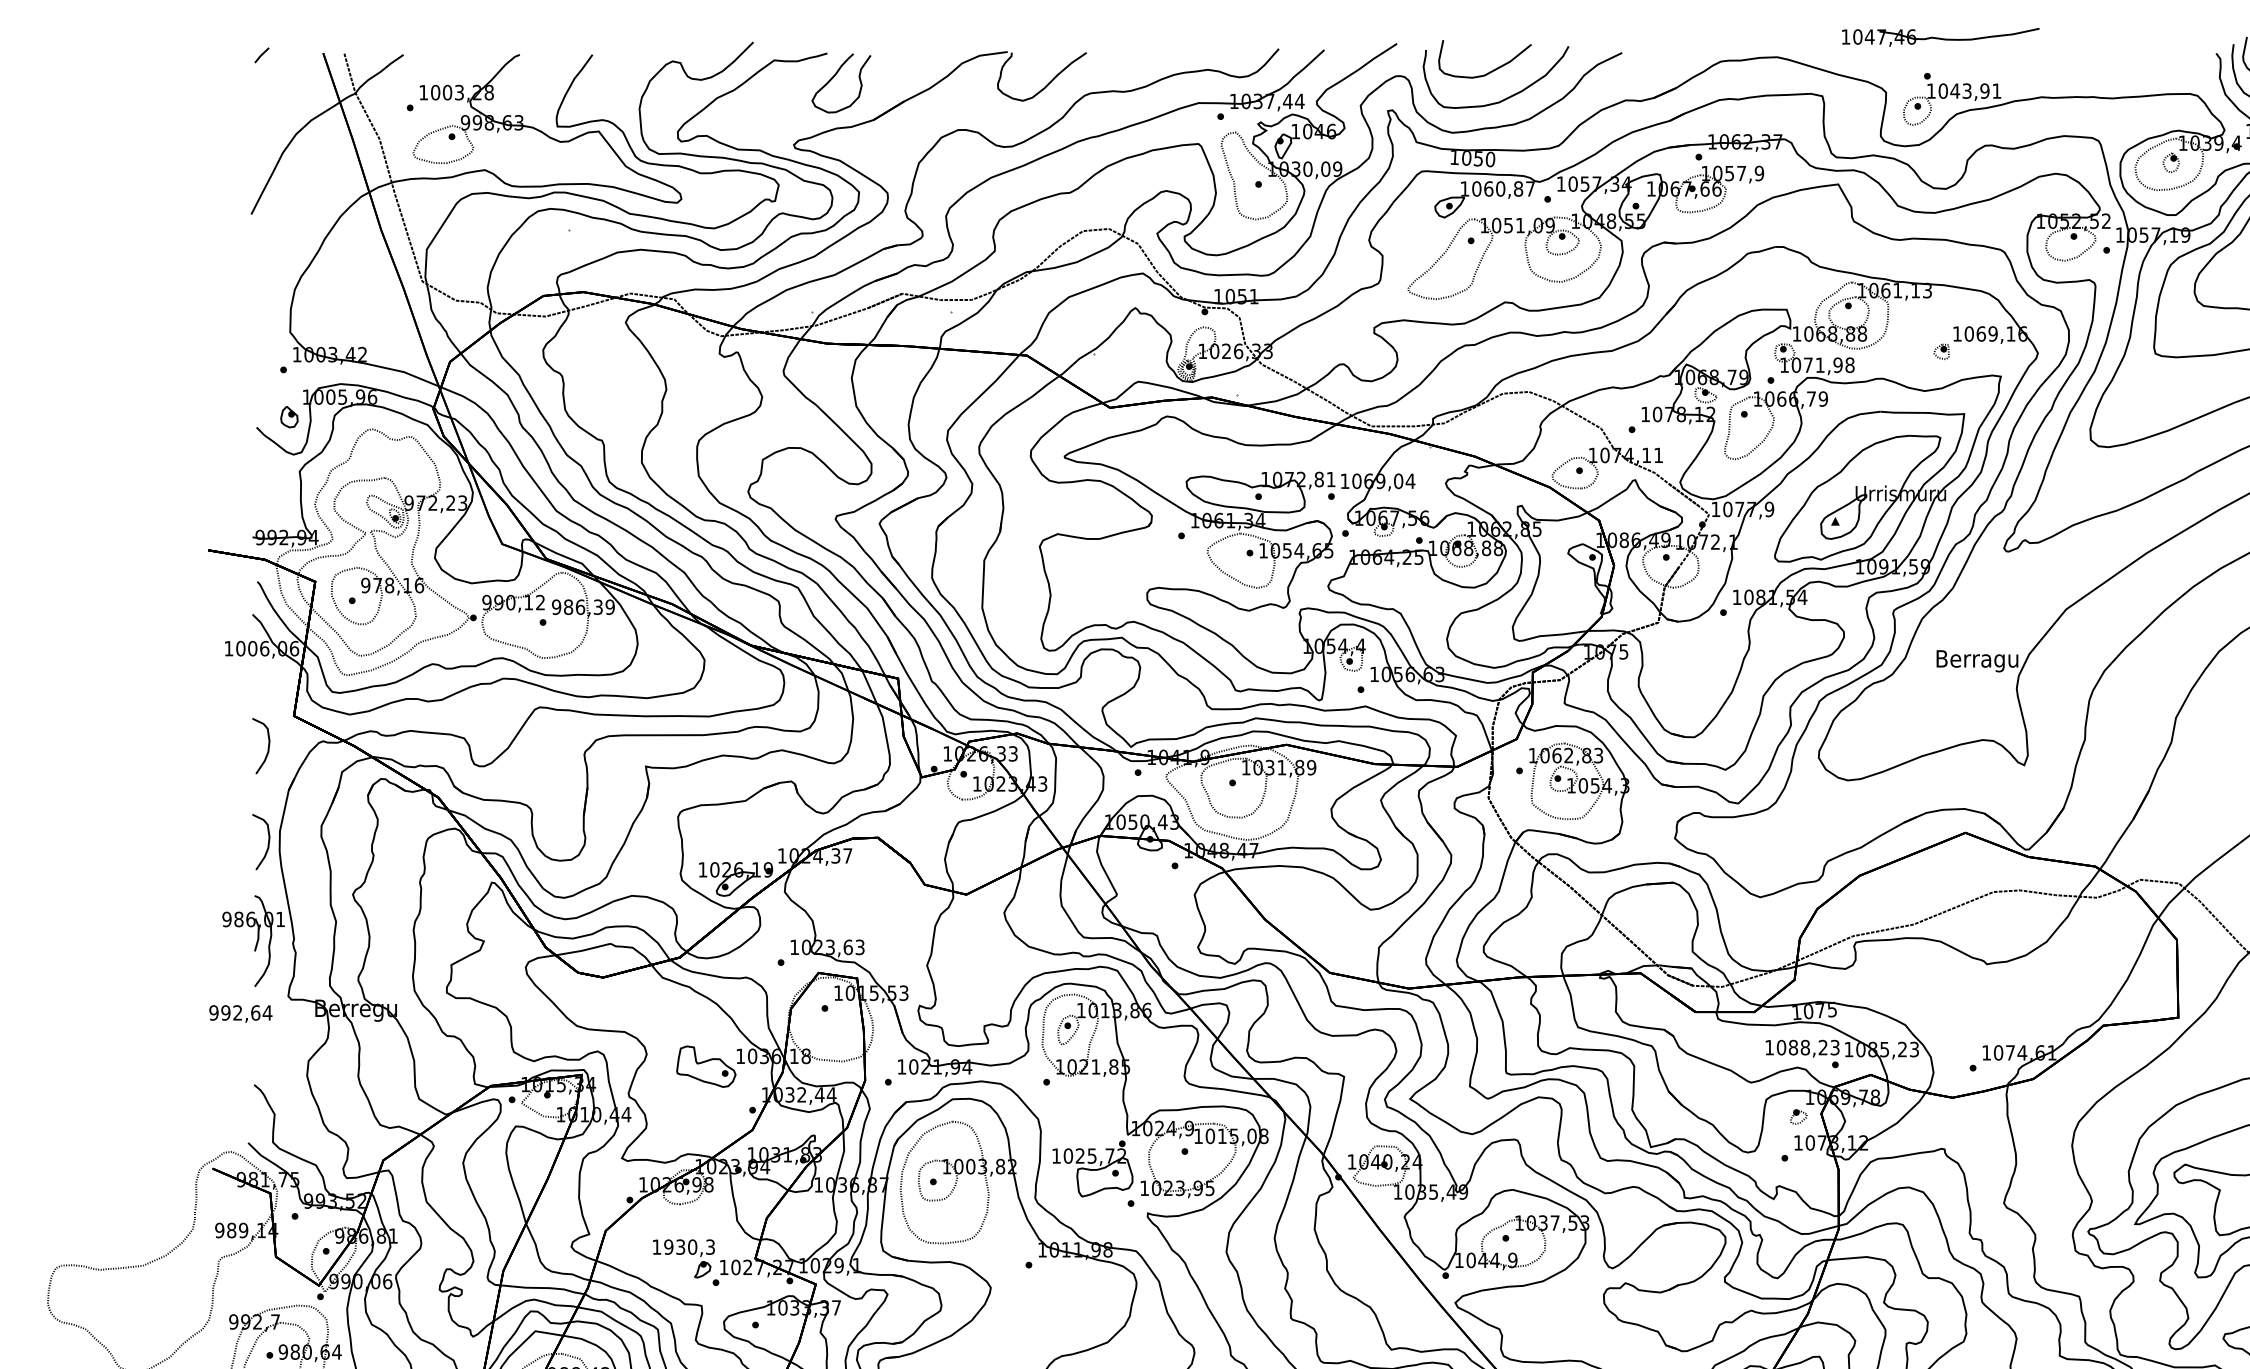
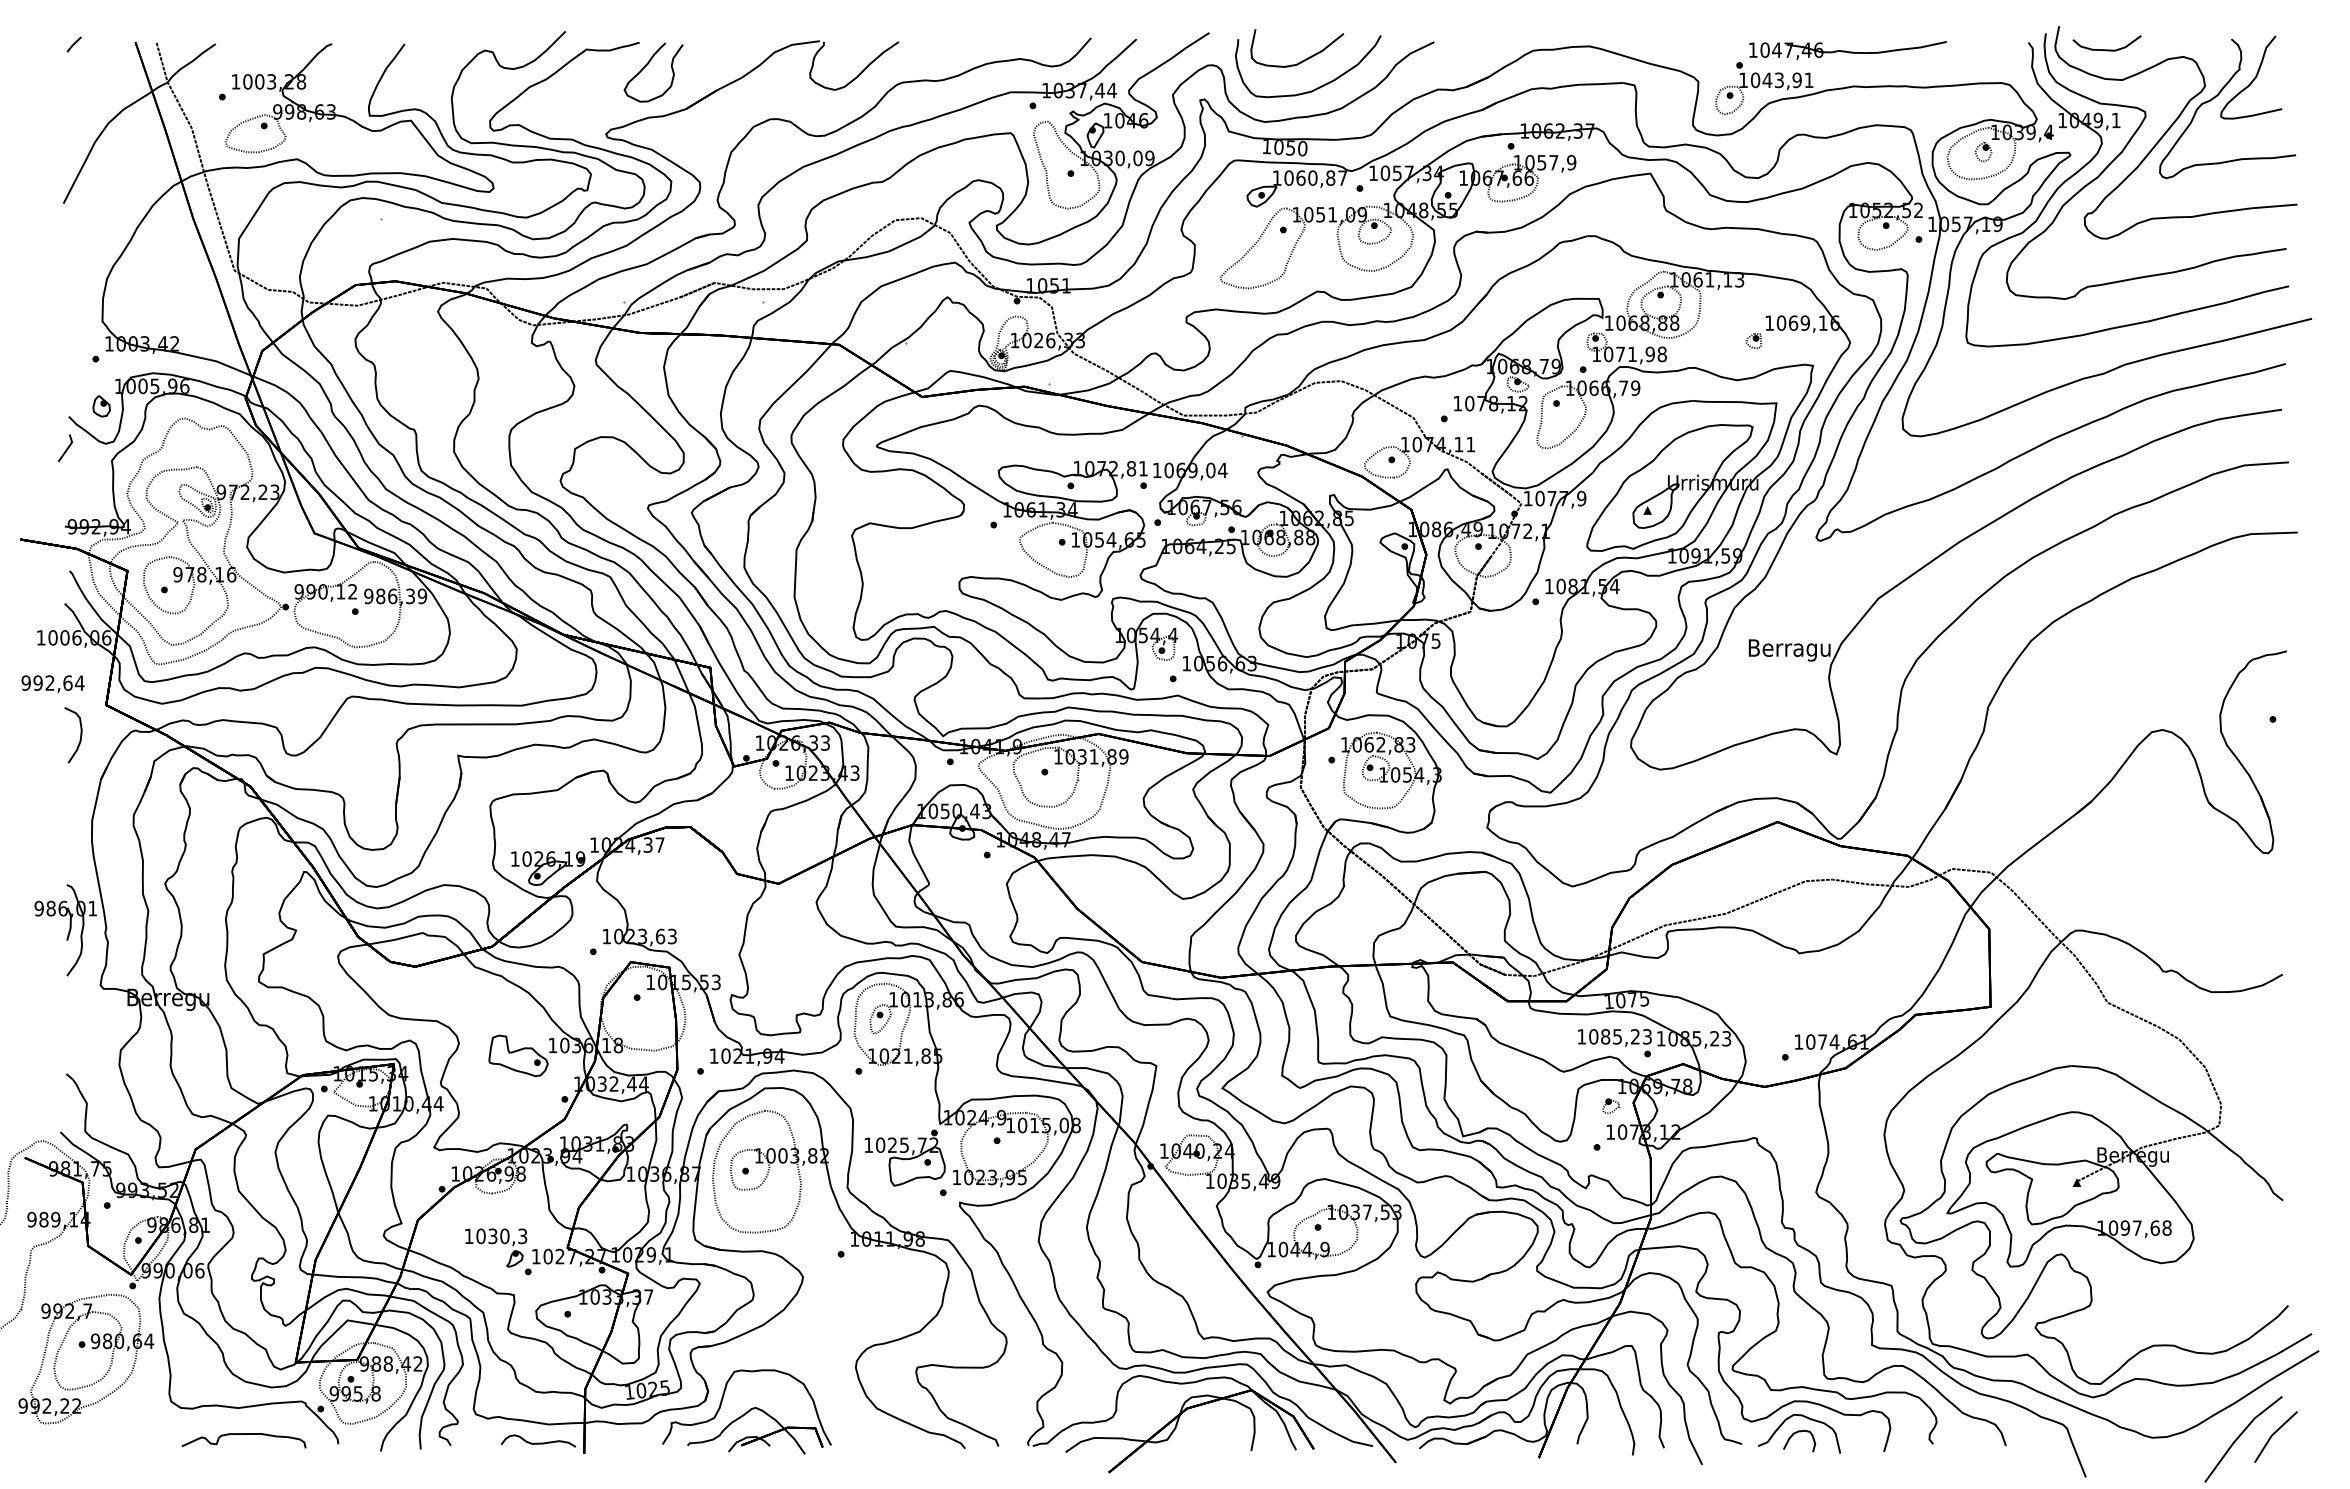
part: (1940, 37) -> (1847, 50), moved
line: (254, 459) -> (66, 448), added
curve: (268, 842) -> (80, 831), removed
text: (240, 1014) -> (52, 684), moved
text: (1805, 1047) -> (1617, 1036), 1088,23 -> 1085,23
text: (668, 1247) -> (480, 1236), 1930,3 -> 1030,3

